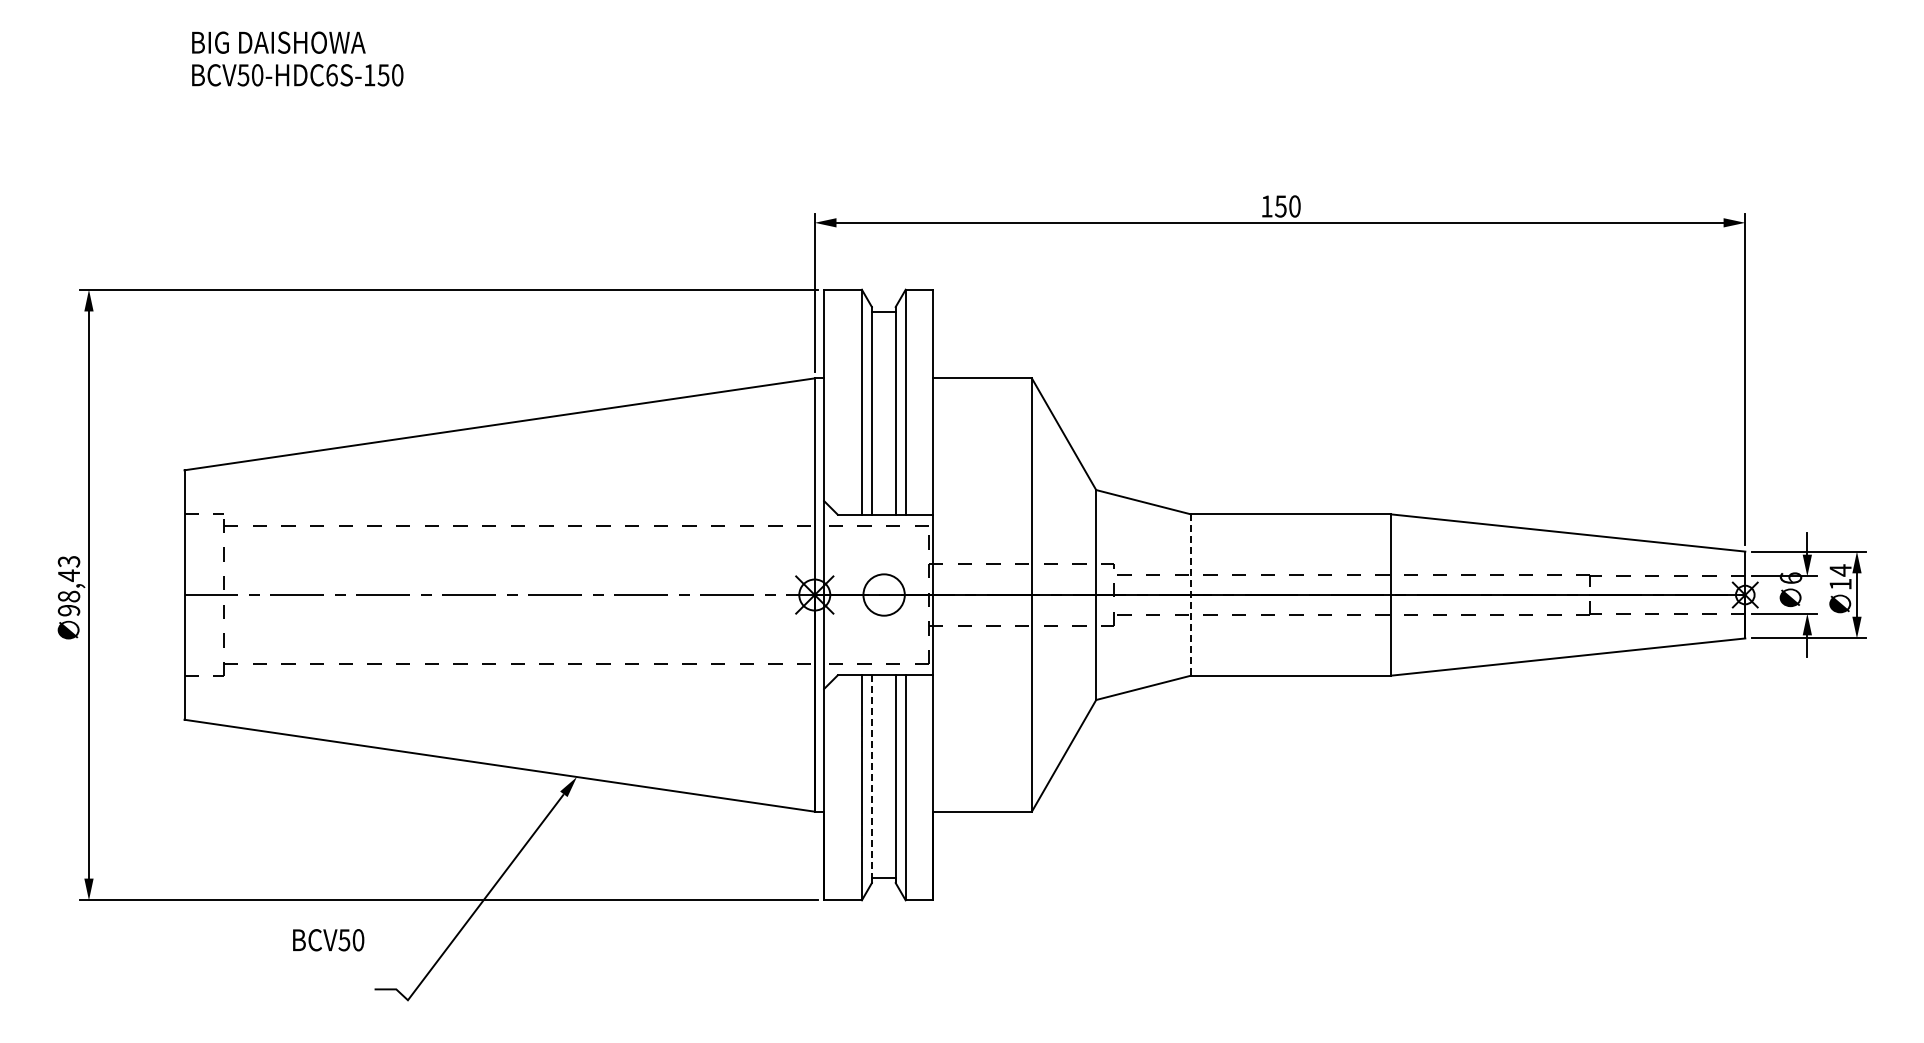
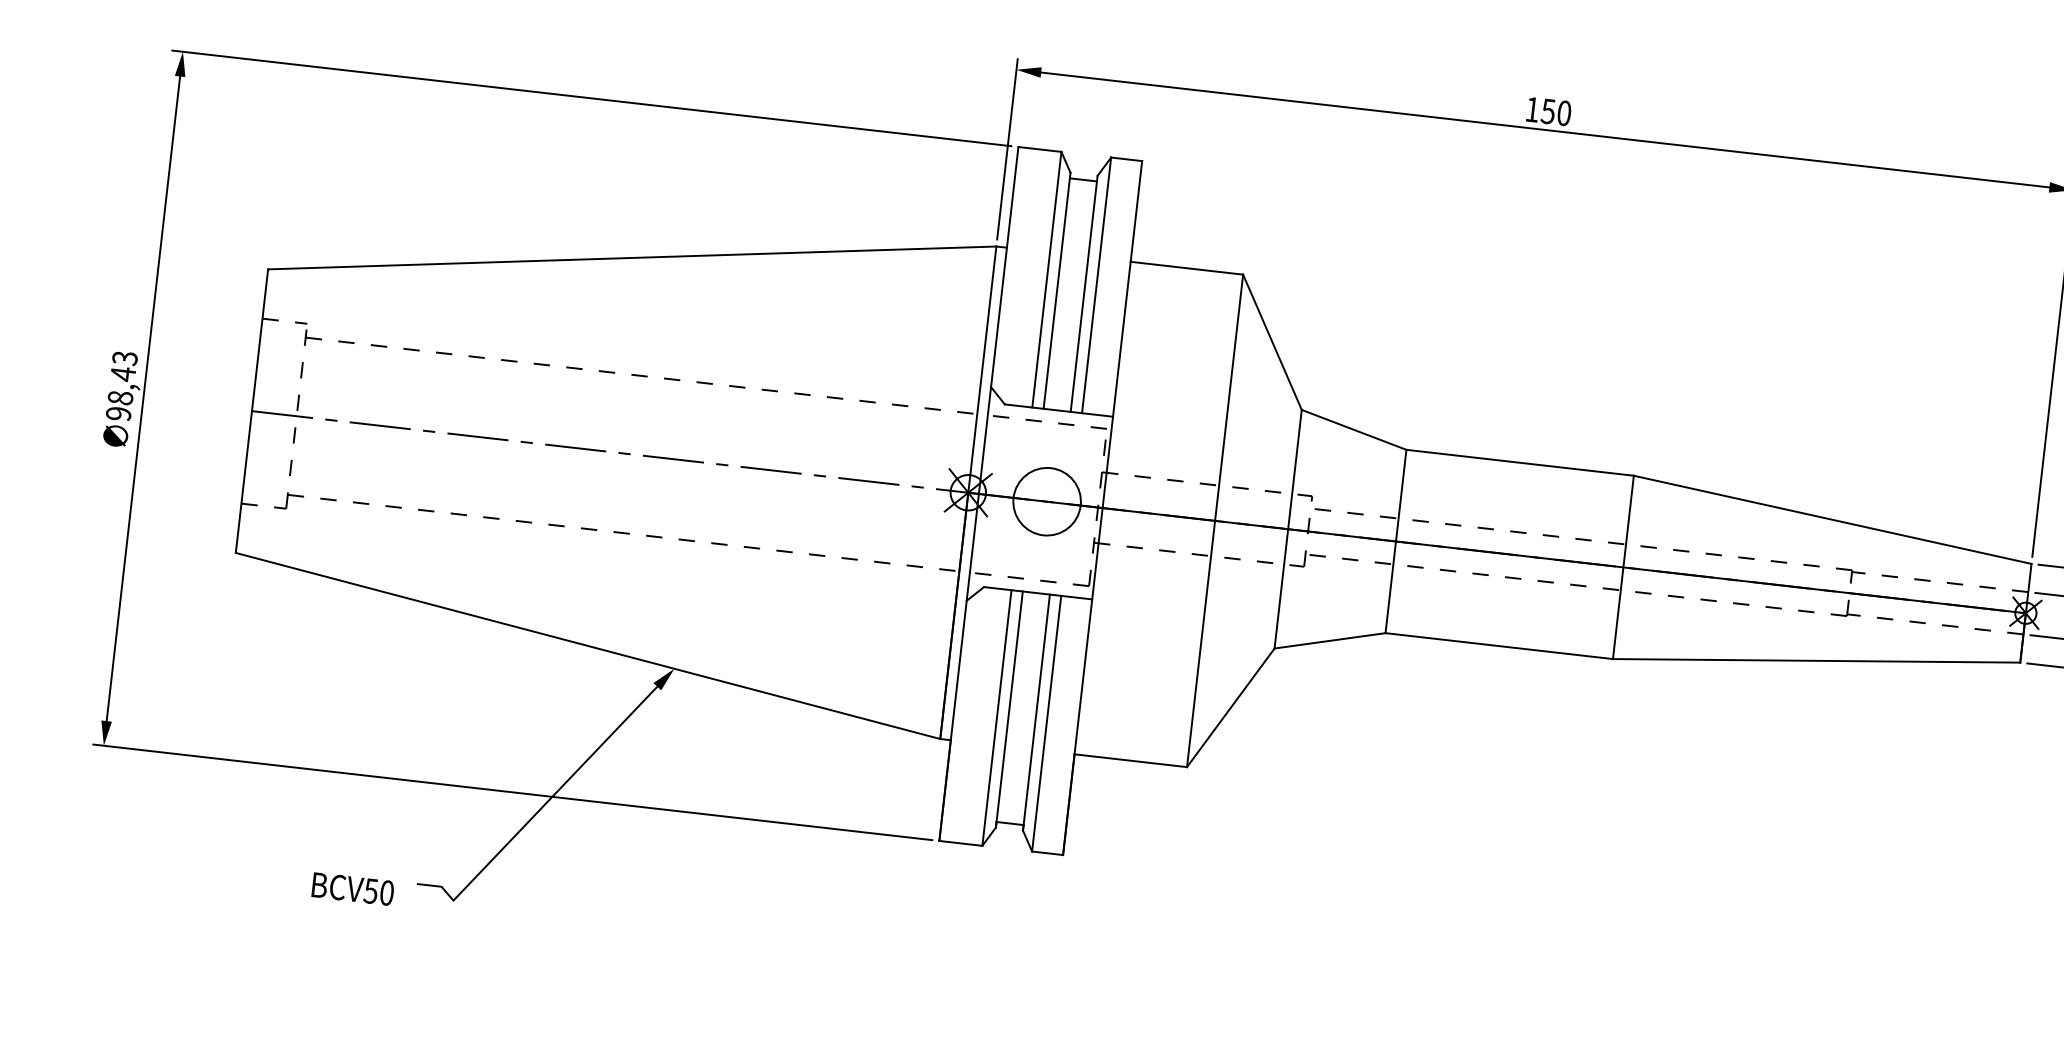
circle: (883, 594) -> (1046, 501), size x1.43
line: (1191, 595) -> (1396, 542), dashed -> solid
line: (871, 779) -> (1008, 709), dashed -> solid
text: (328, 940) -> (352, 889), moved

